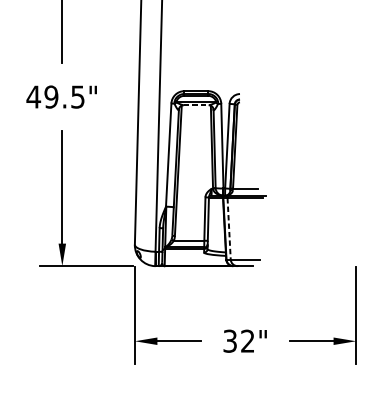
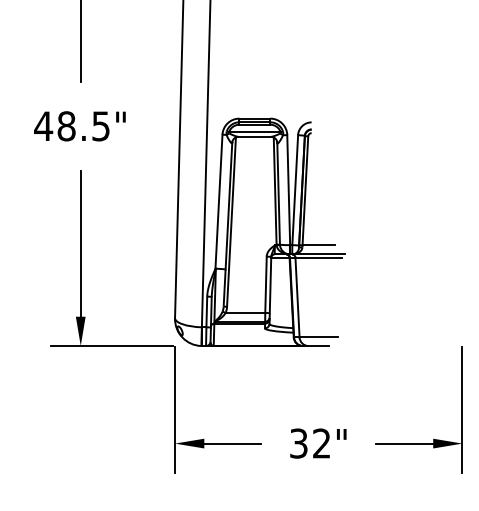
text: (51, 97) -> (66, 126), 49.5" -> 48.5"
line: (196, 104) -> (255, 136), dashed -> solid
line: (229, 228) -> (297, 297), dashed -> solid

